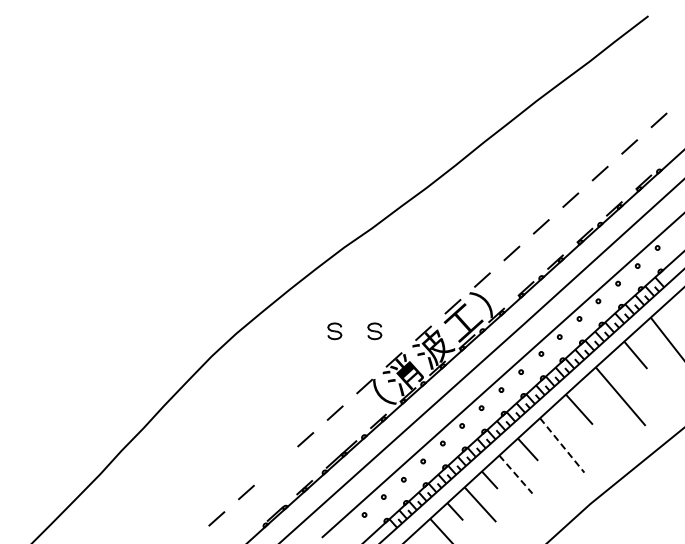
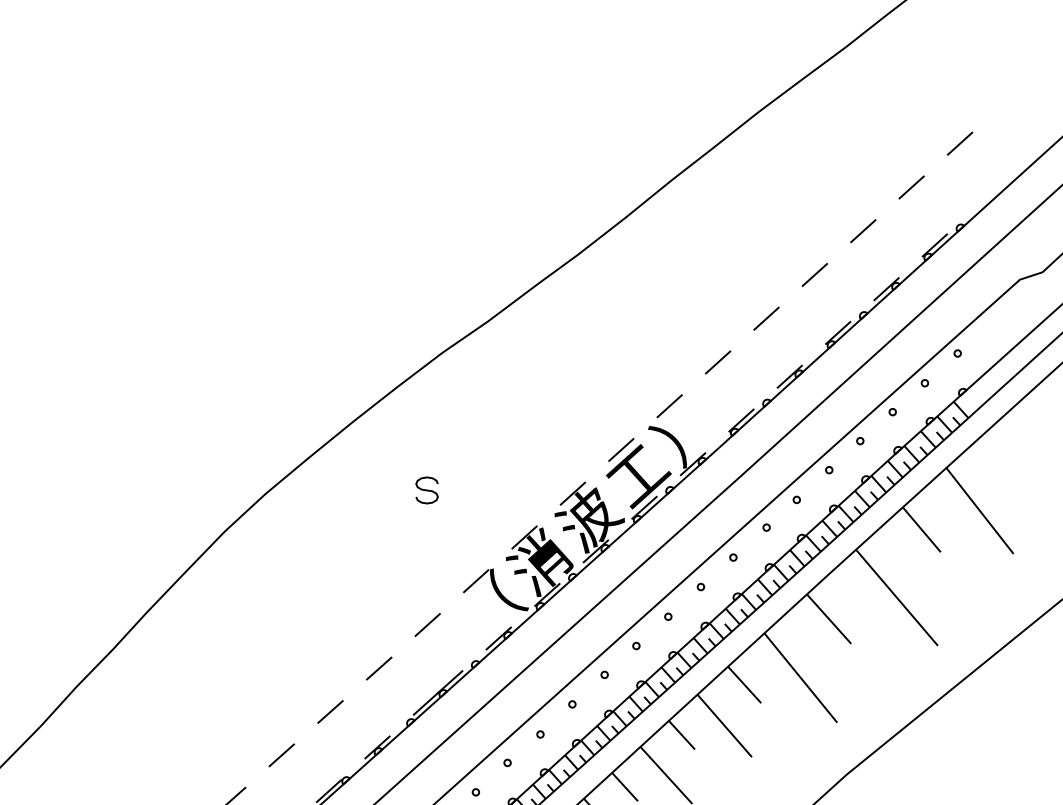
part: (374, 331) -> (492, 490), removed
line: (562, 445) -> (801, 678), dashed -> solid
line: (275, 465) -> (329, 710), added
line: (516, 474) -> (725, 725), dashed -> solid

